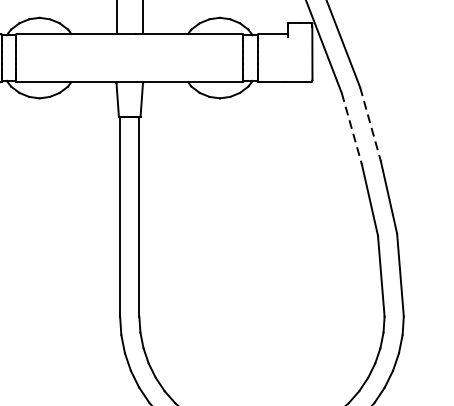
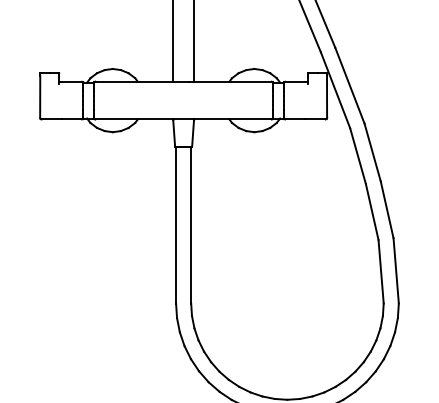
line: (370, 124) -> (372, 152), dashed -> solid
line: (352, 129) -> (358, 156), dashed -> solid

